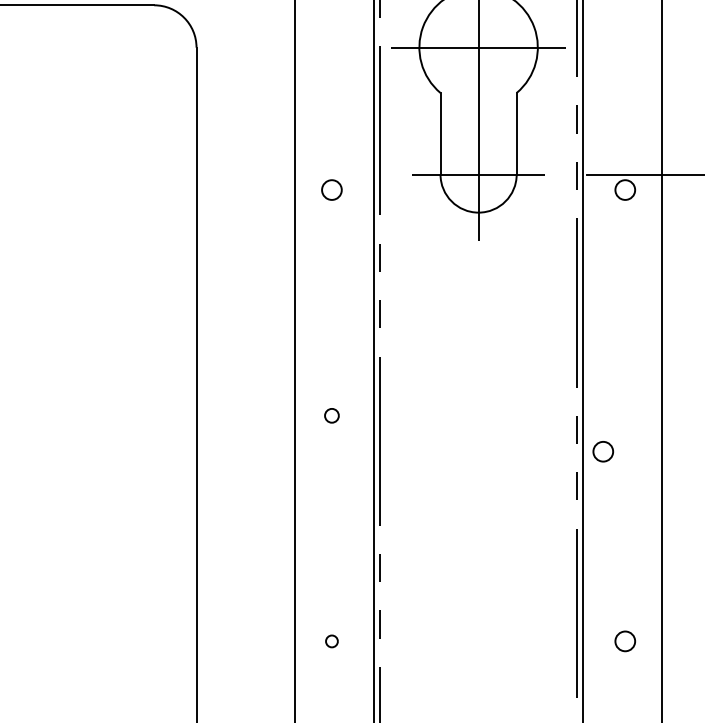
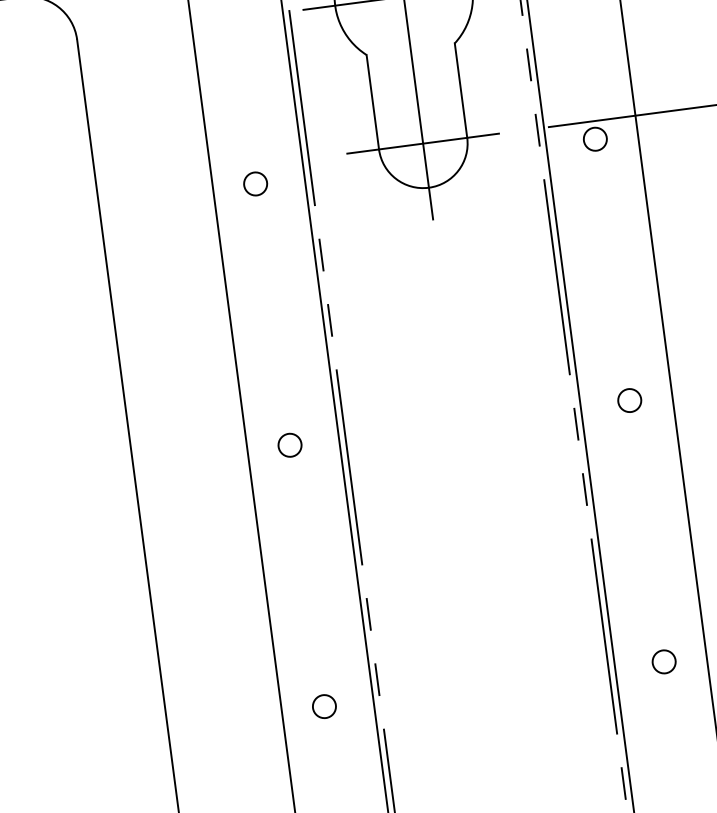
circle: (331, 415) -> (289, 445), size x1.43
circle: (603, 451) -> (629, 400), moved
circle: (331, 641) -> (323, 706), size x1.67

